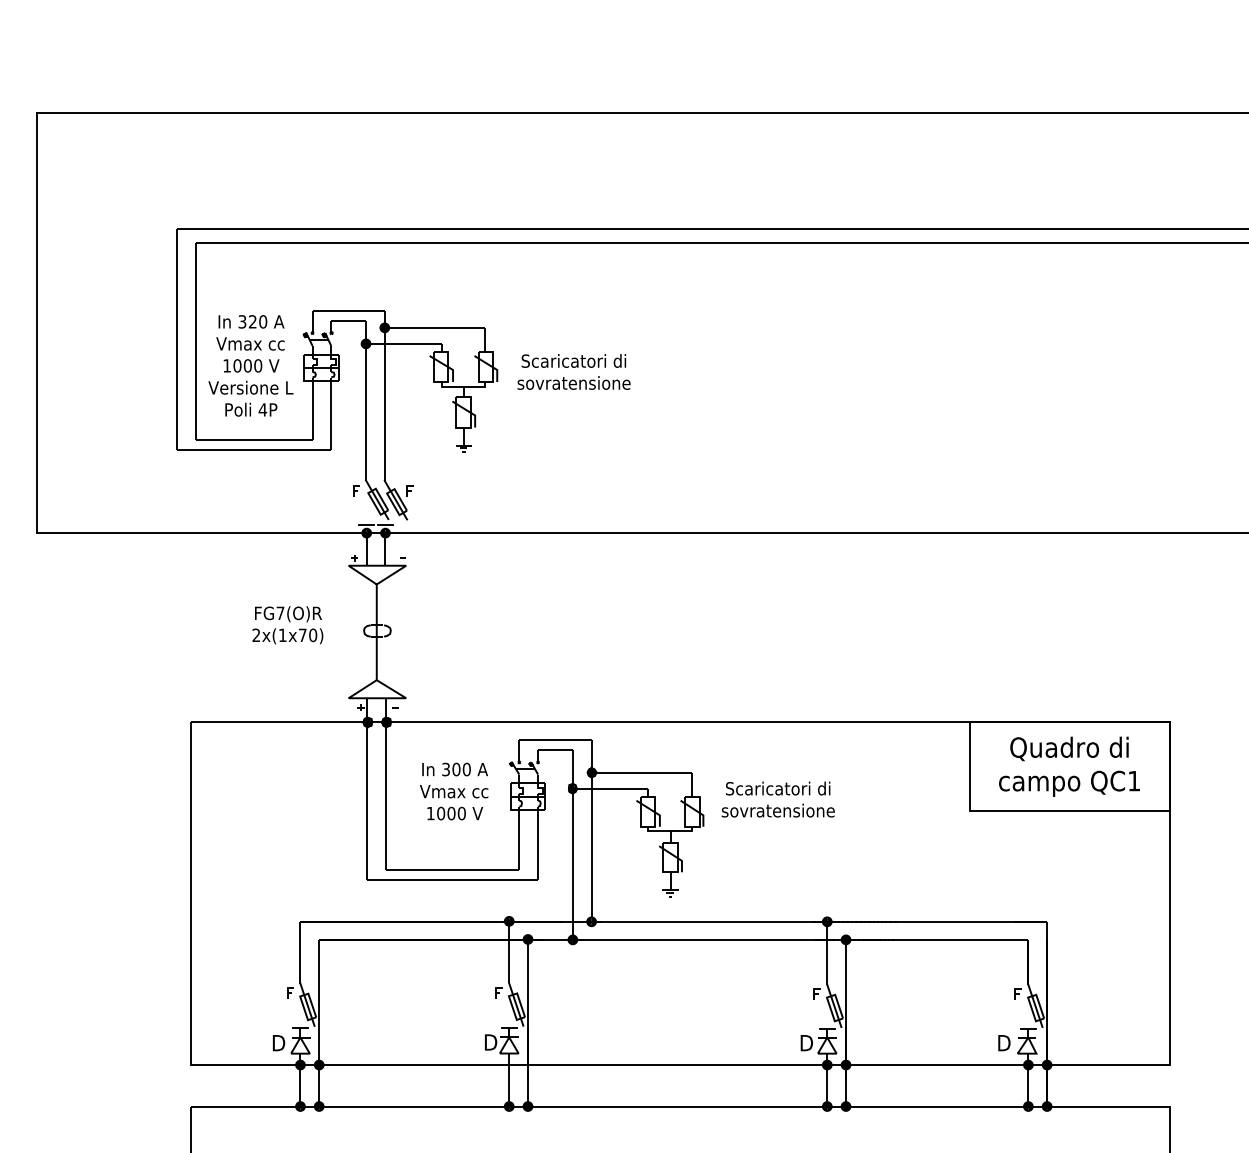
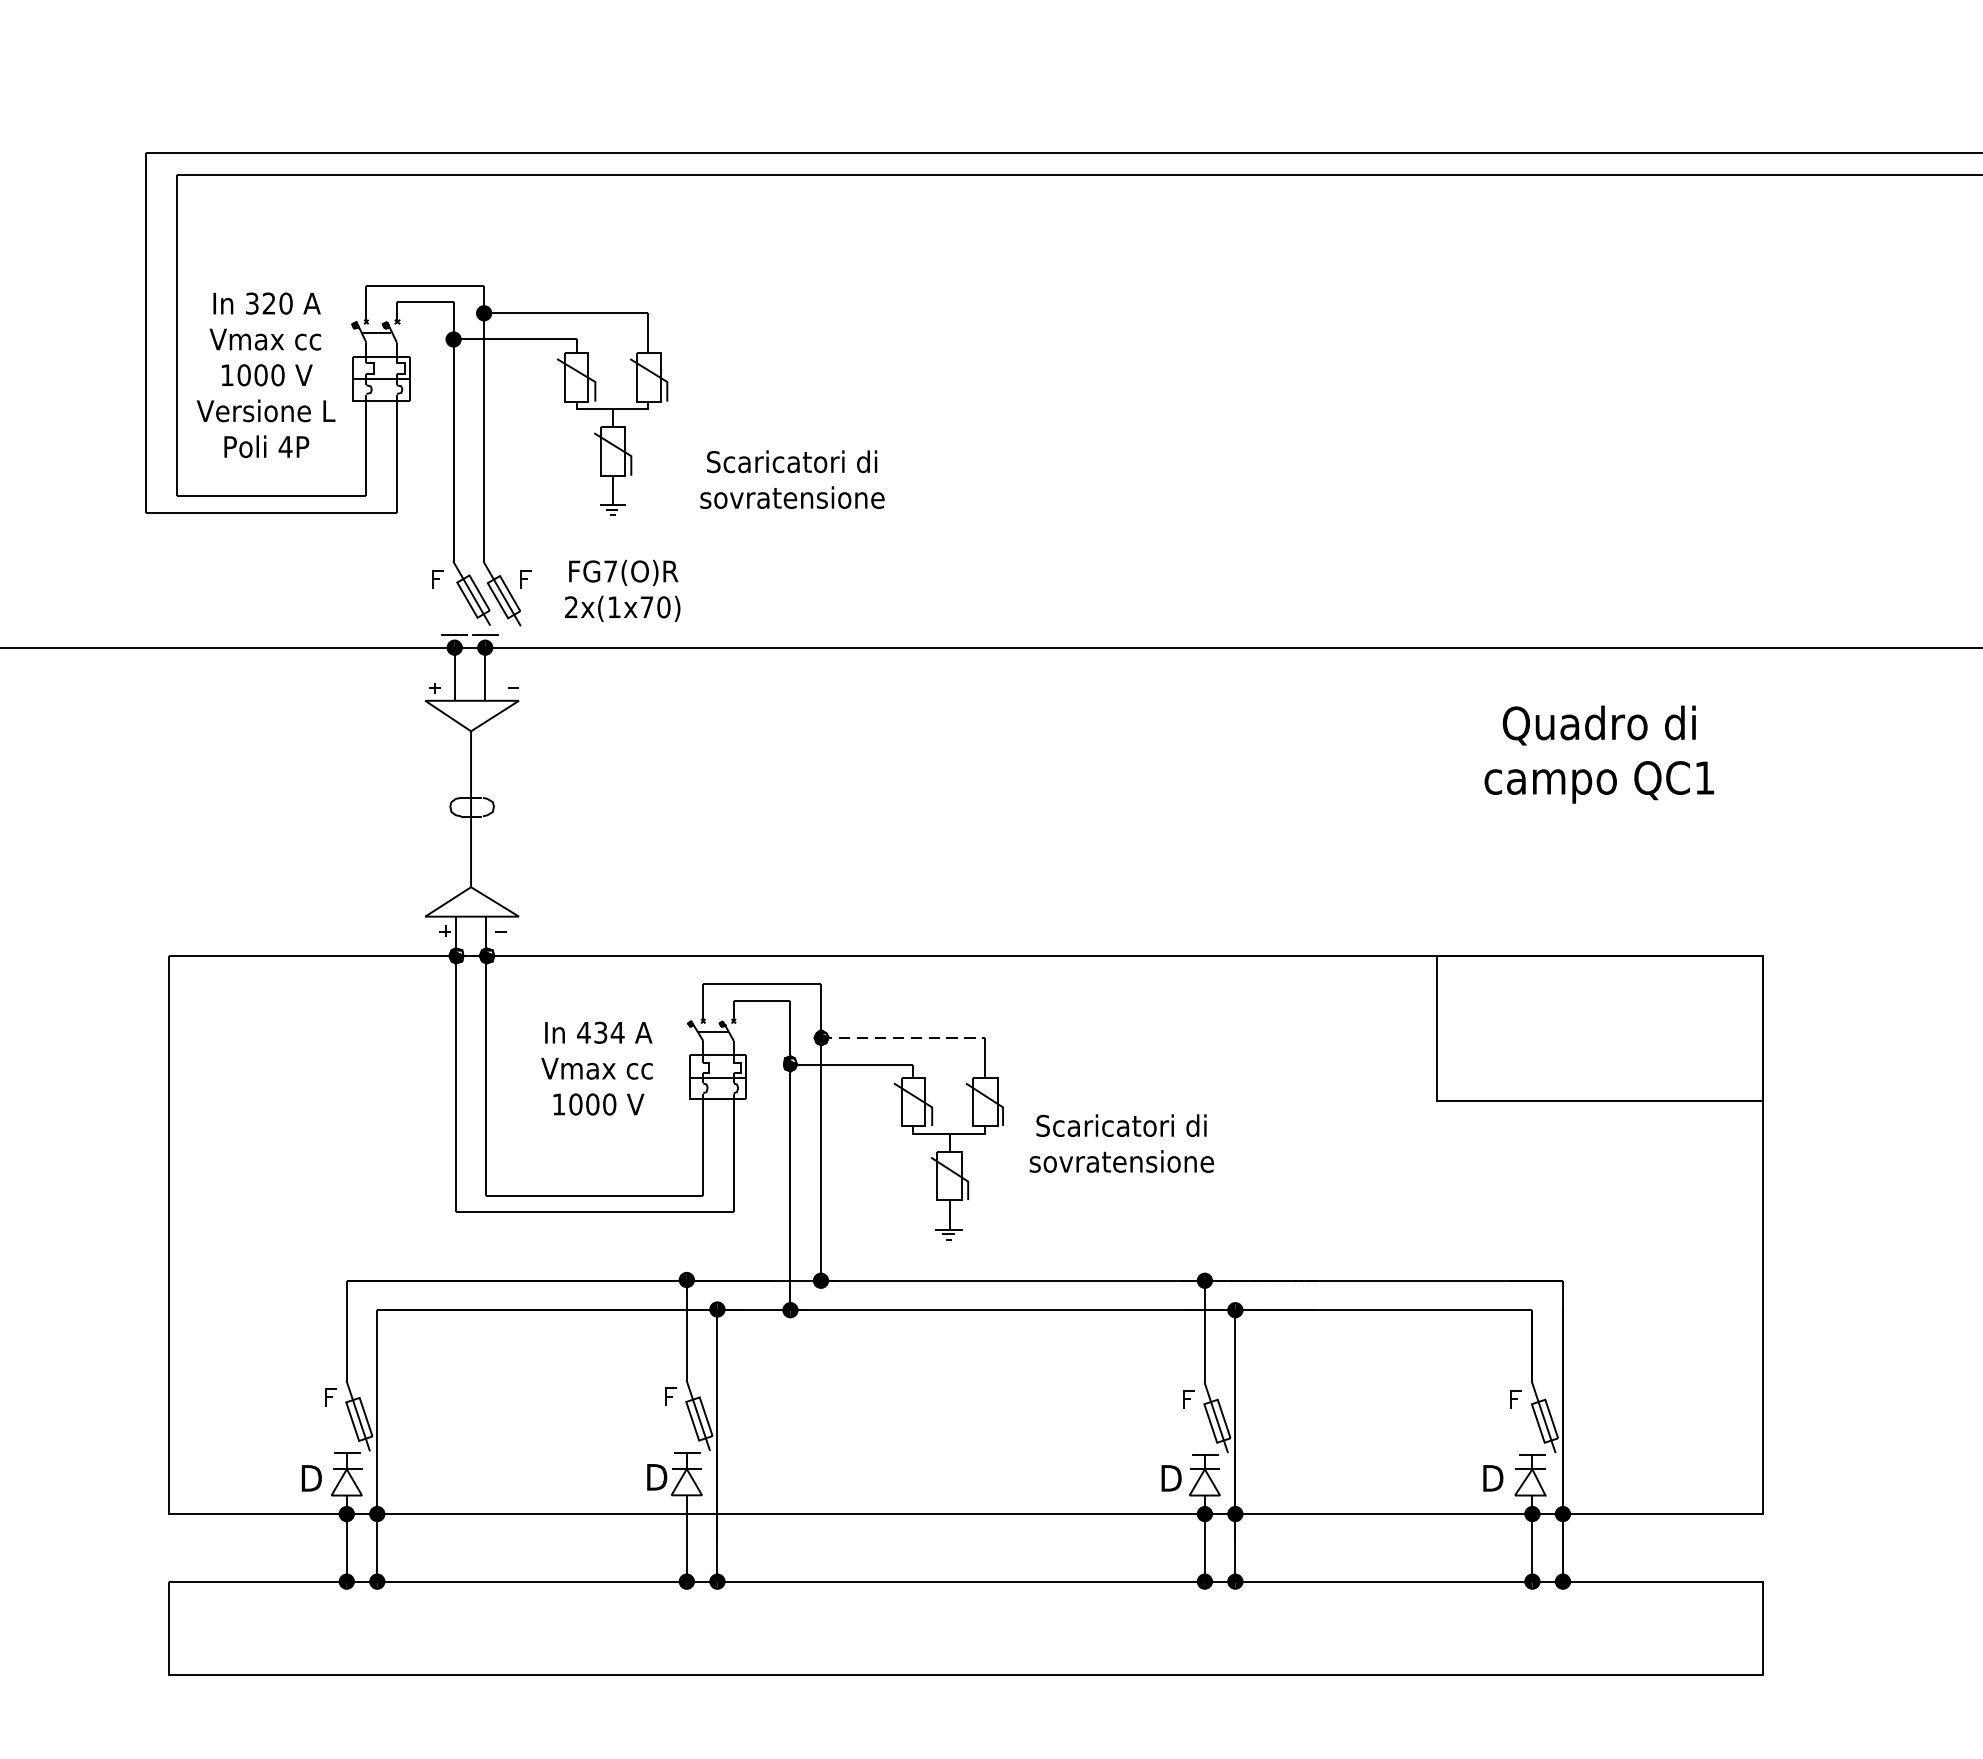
text: (573, 371) -> (791, 478), moved
text: (287, 625) -> (622, 591), moved
text: (1069, 766) -> (1599, 754), moved
text: (456, 769) -> (600, 1032), 300 -> 434
line: (642, 772) -> (903, 1037), solid -> dashed
text: (777, 799) -> (1120, 1143), moved

